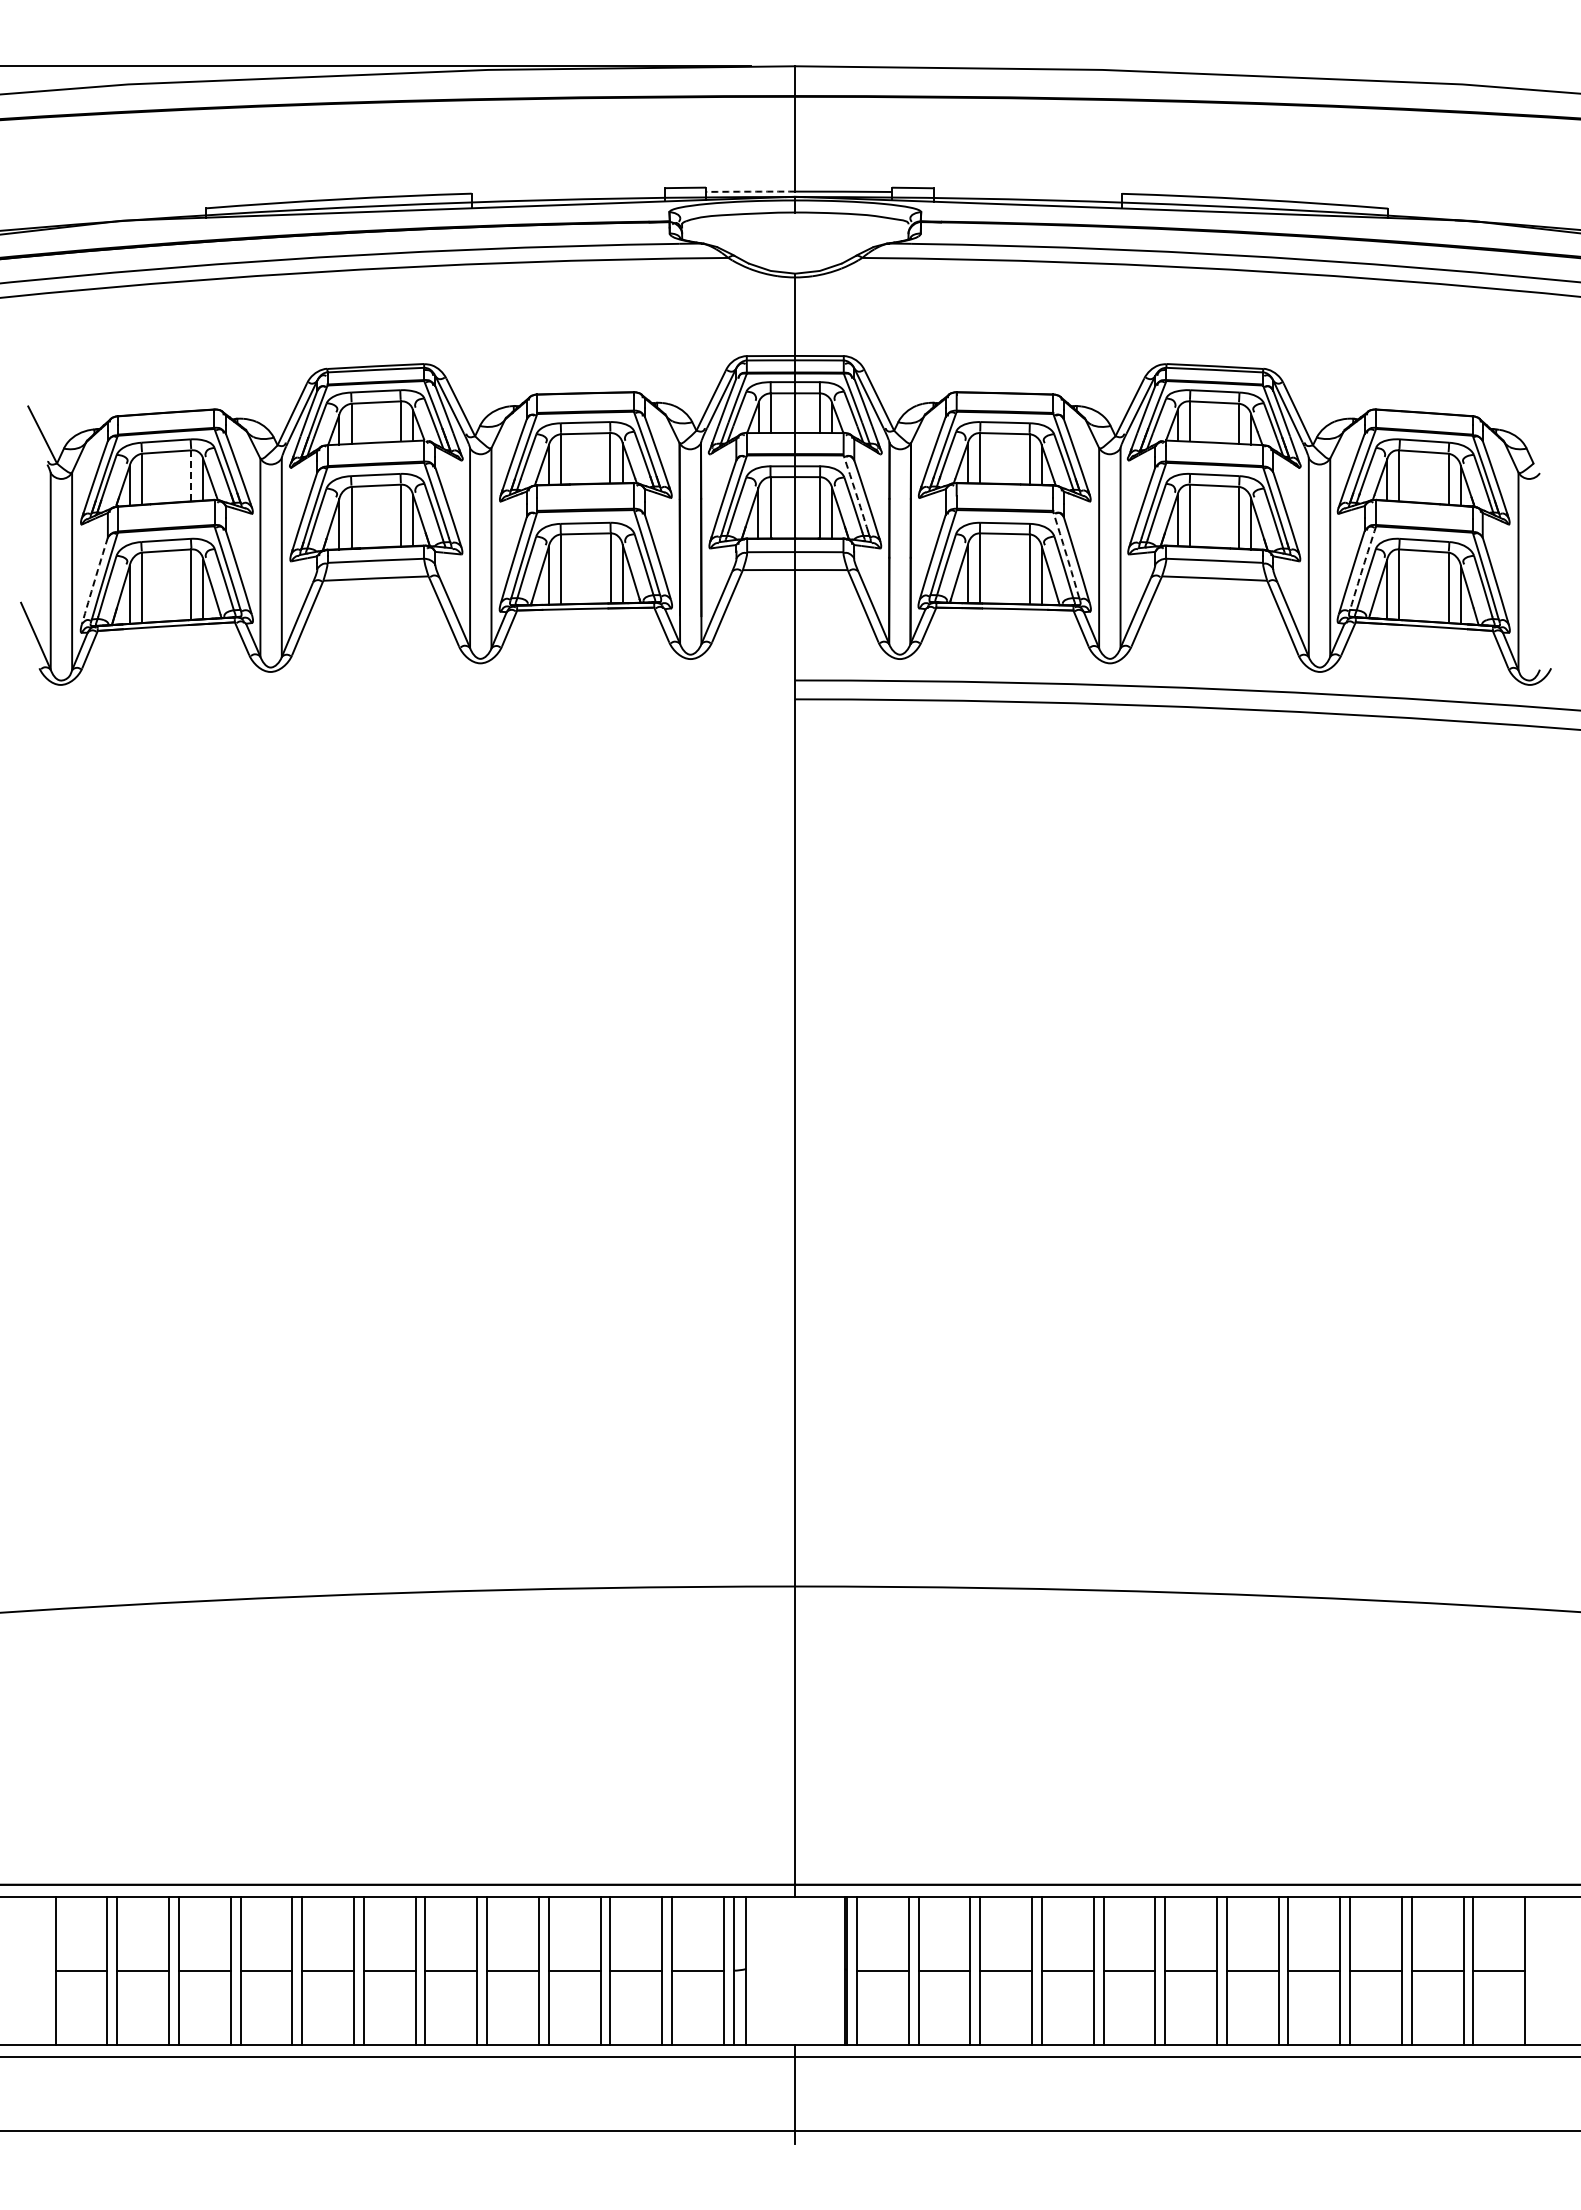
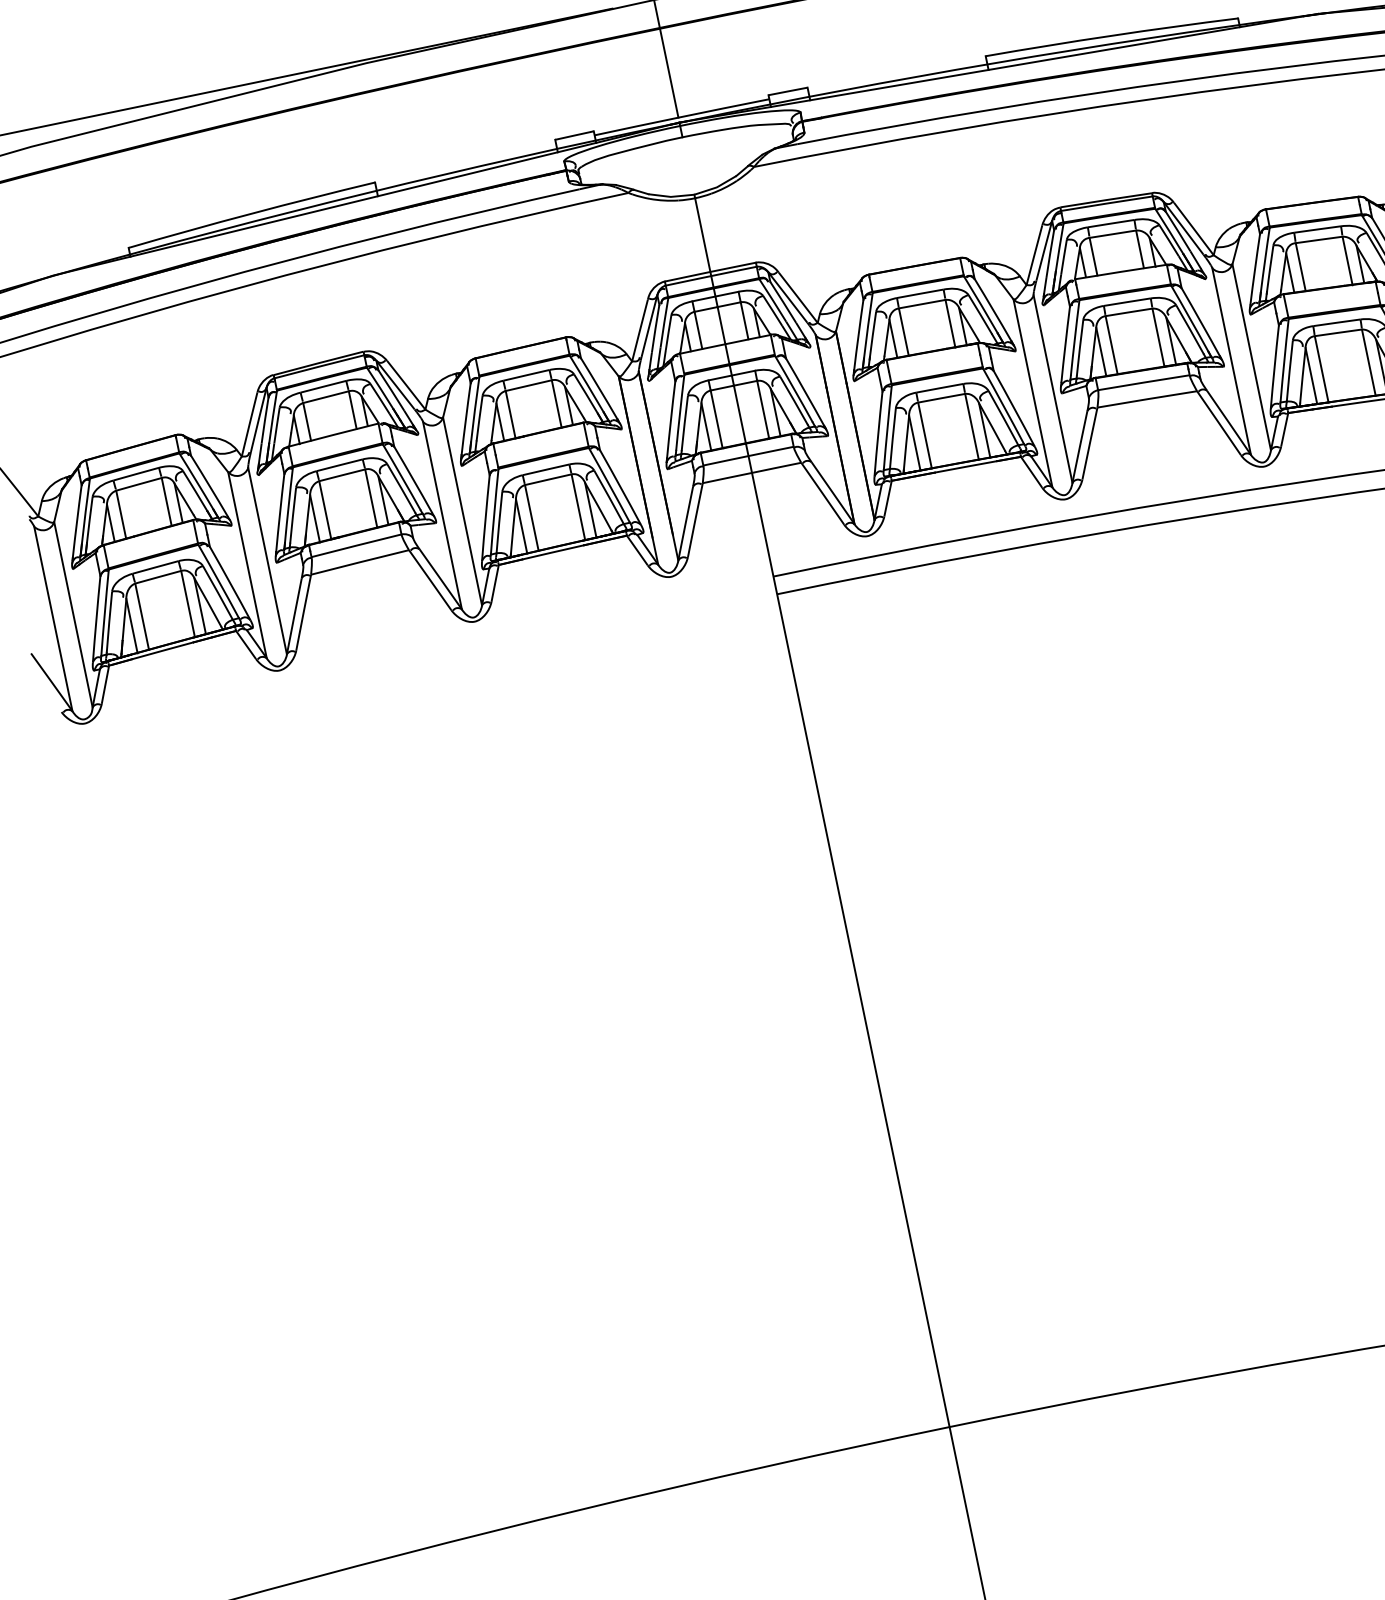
arc: (750, 191) -> (636, 126), dashed -> solid
line: (191, 475) -> (166, 501), dashed -> solid
arc: (856, 493) -> (794, 389), dashed -> solid
arc: (1066, 555) -> (1003, 406), dashed -> solid
arc: (1362, 568) -> (1284, 361), dashed -> solid
arc: (94, 580) -> (96, 618), dashed -> solid

